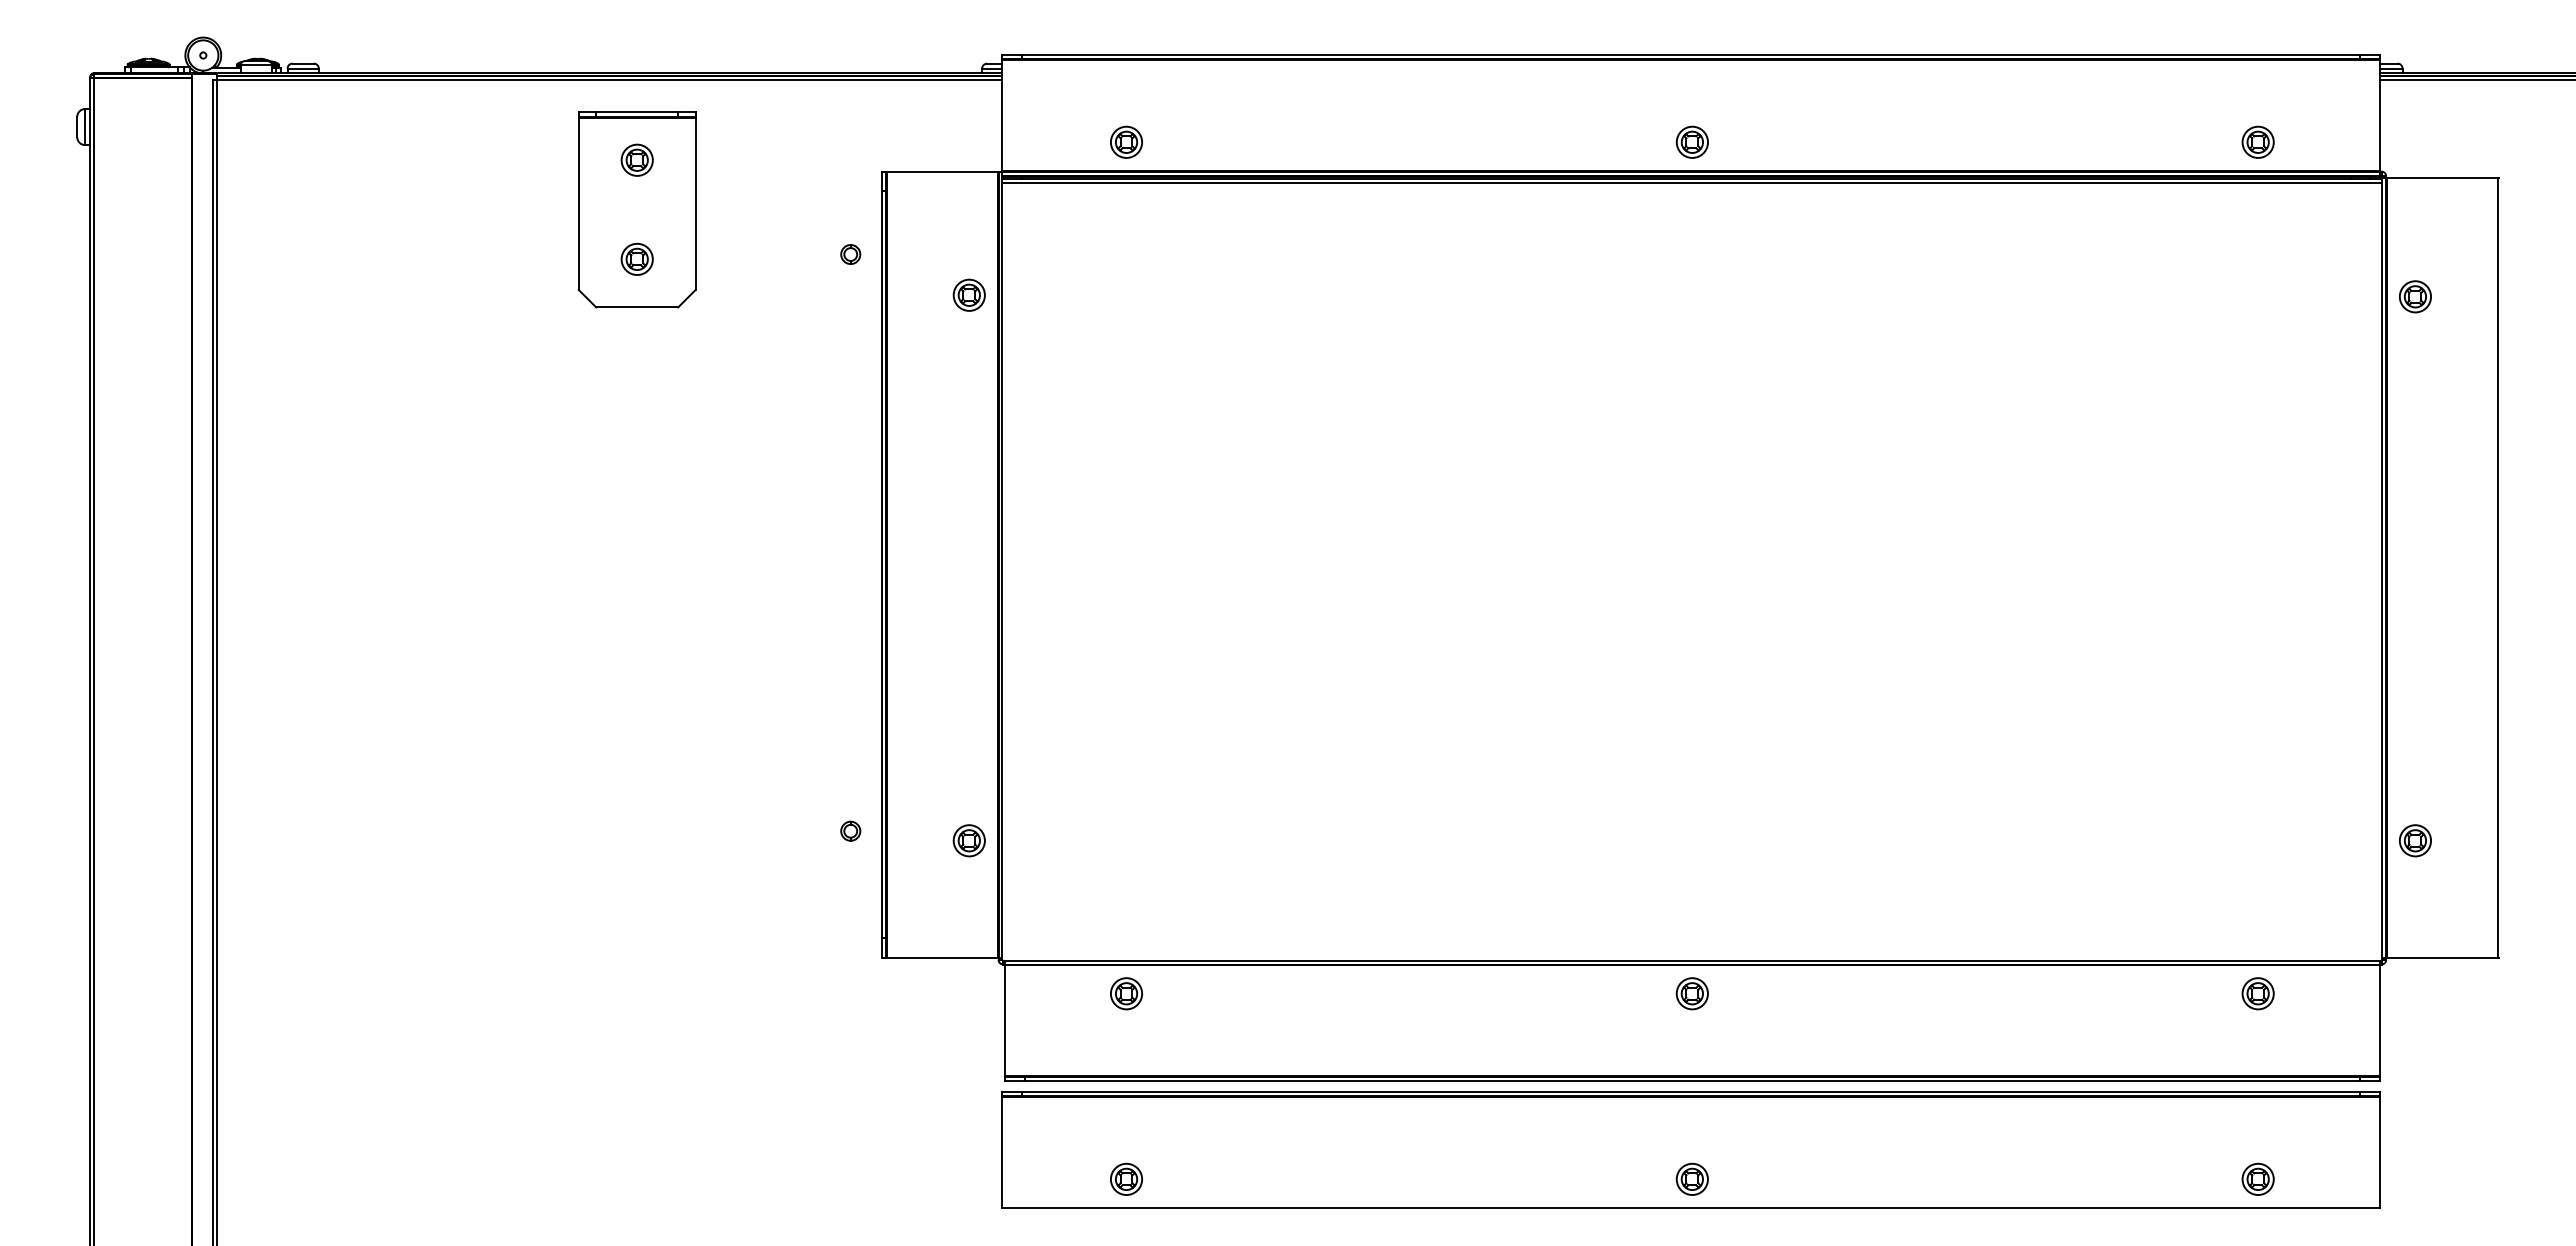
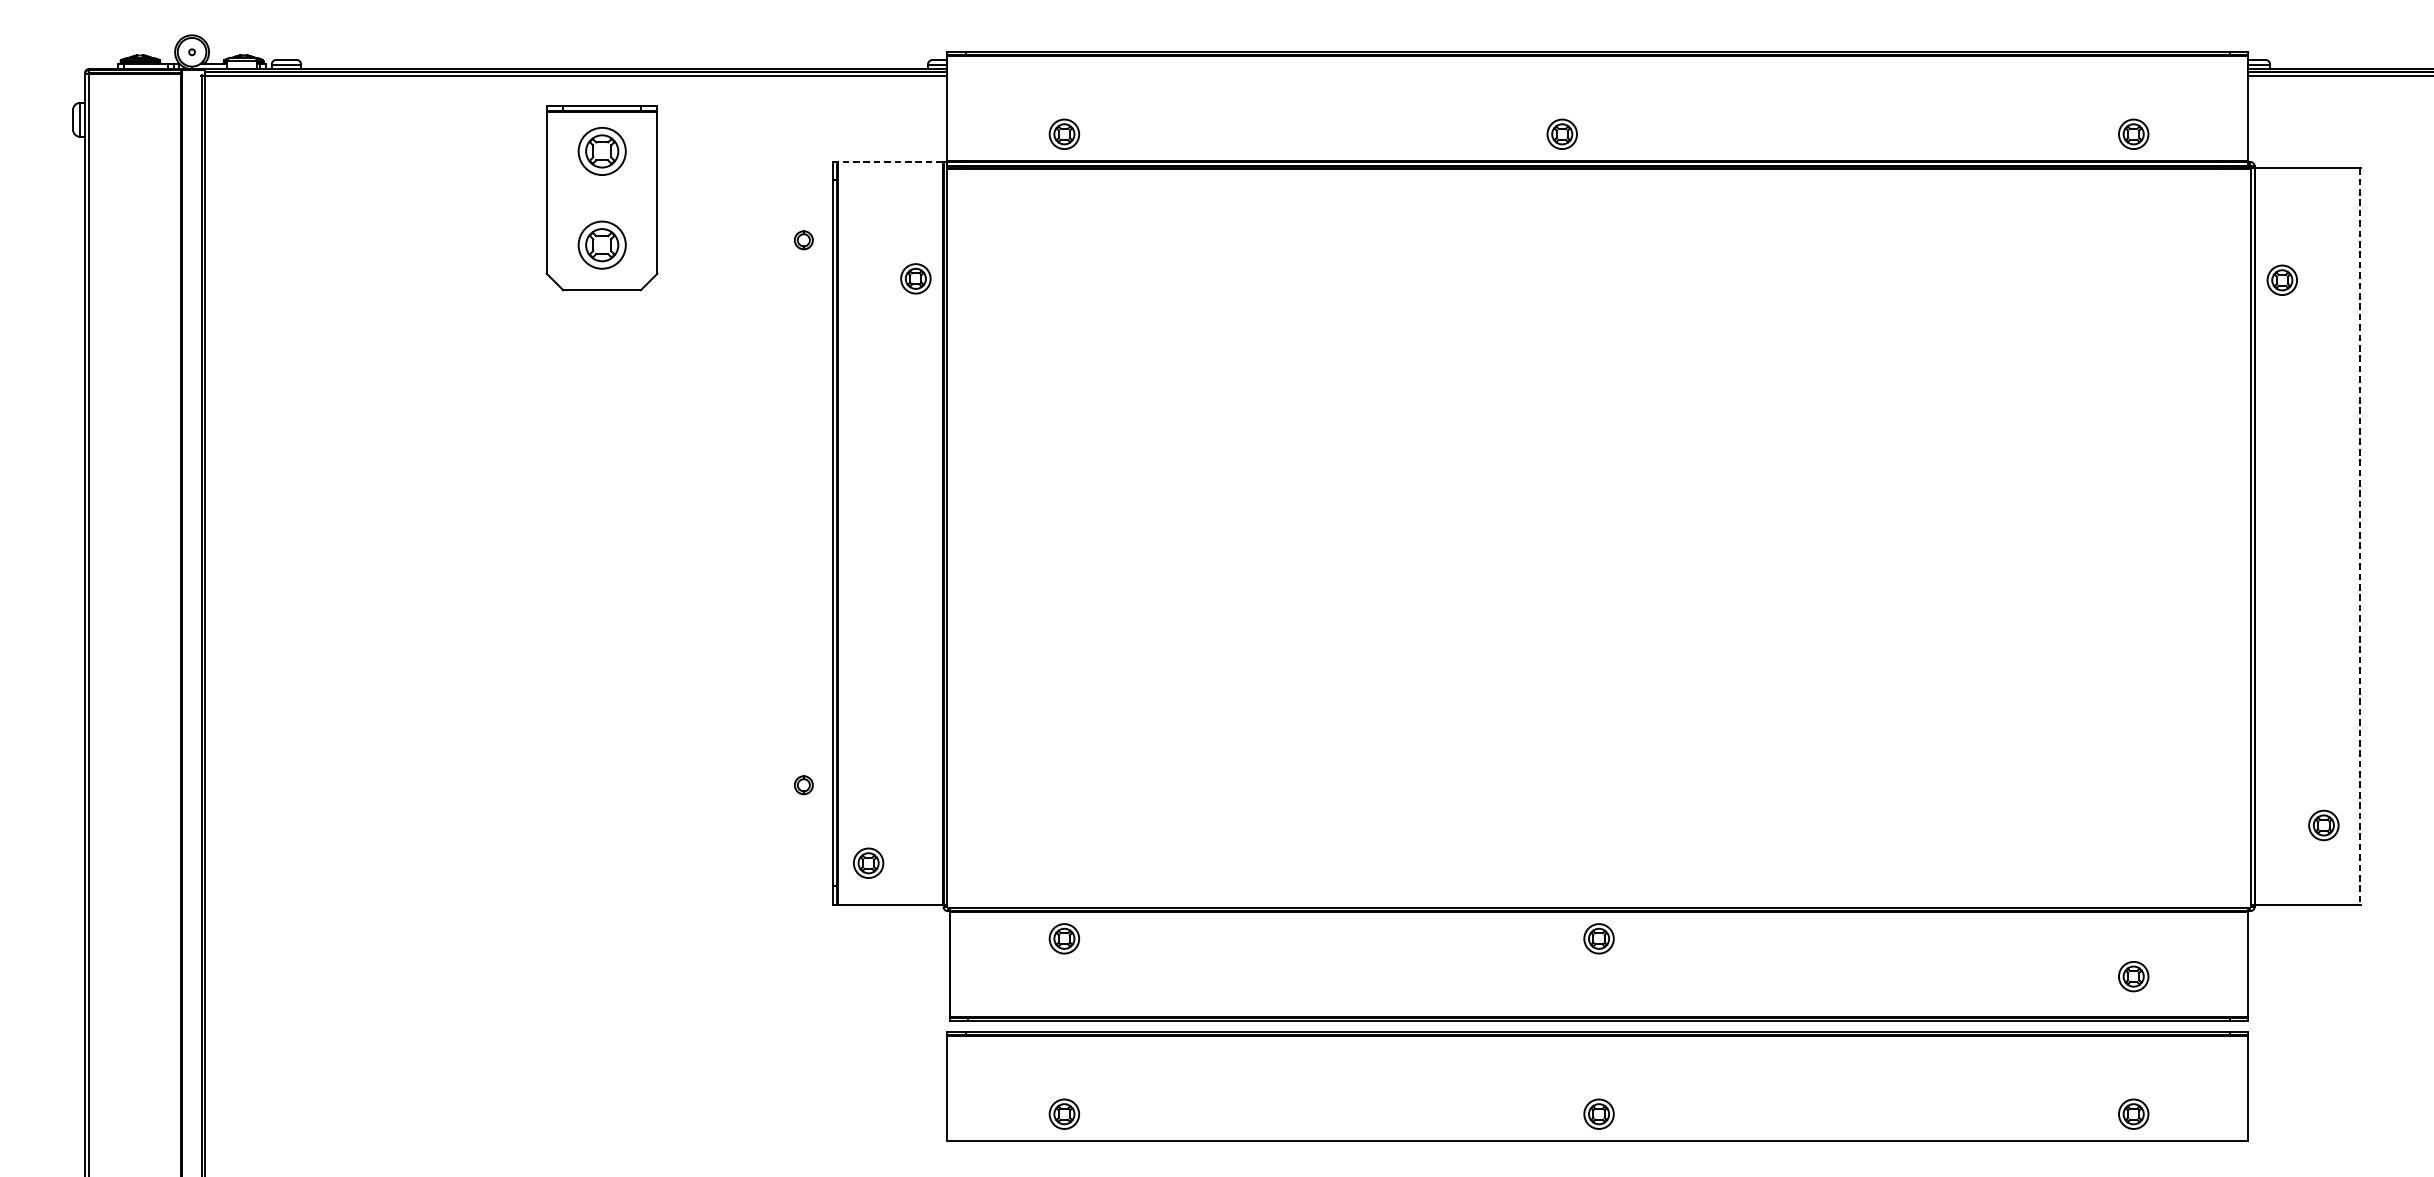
part: (1691, 141) -> (1561, 133), moved
part: (636, 159) -> (601, 150), size x1.6
line: (941, 171) -> (889, 161), solid -> dashed
line: (1692, 183) -> (1599, 173), removed
part: (636, 258) -> (601, 244), size x1.6
line: (2498, 568) -> (2360, 537), solid -> dashed
part: (968, 840) -> (867, 862), moved
part: (2415, 840) -> (2323, 825), moved
part: (2257, 993) -> (2133, 976), moved

